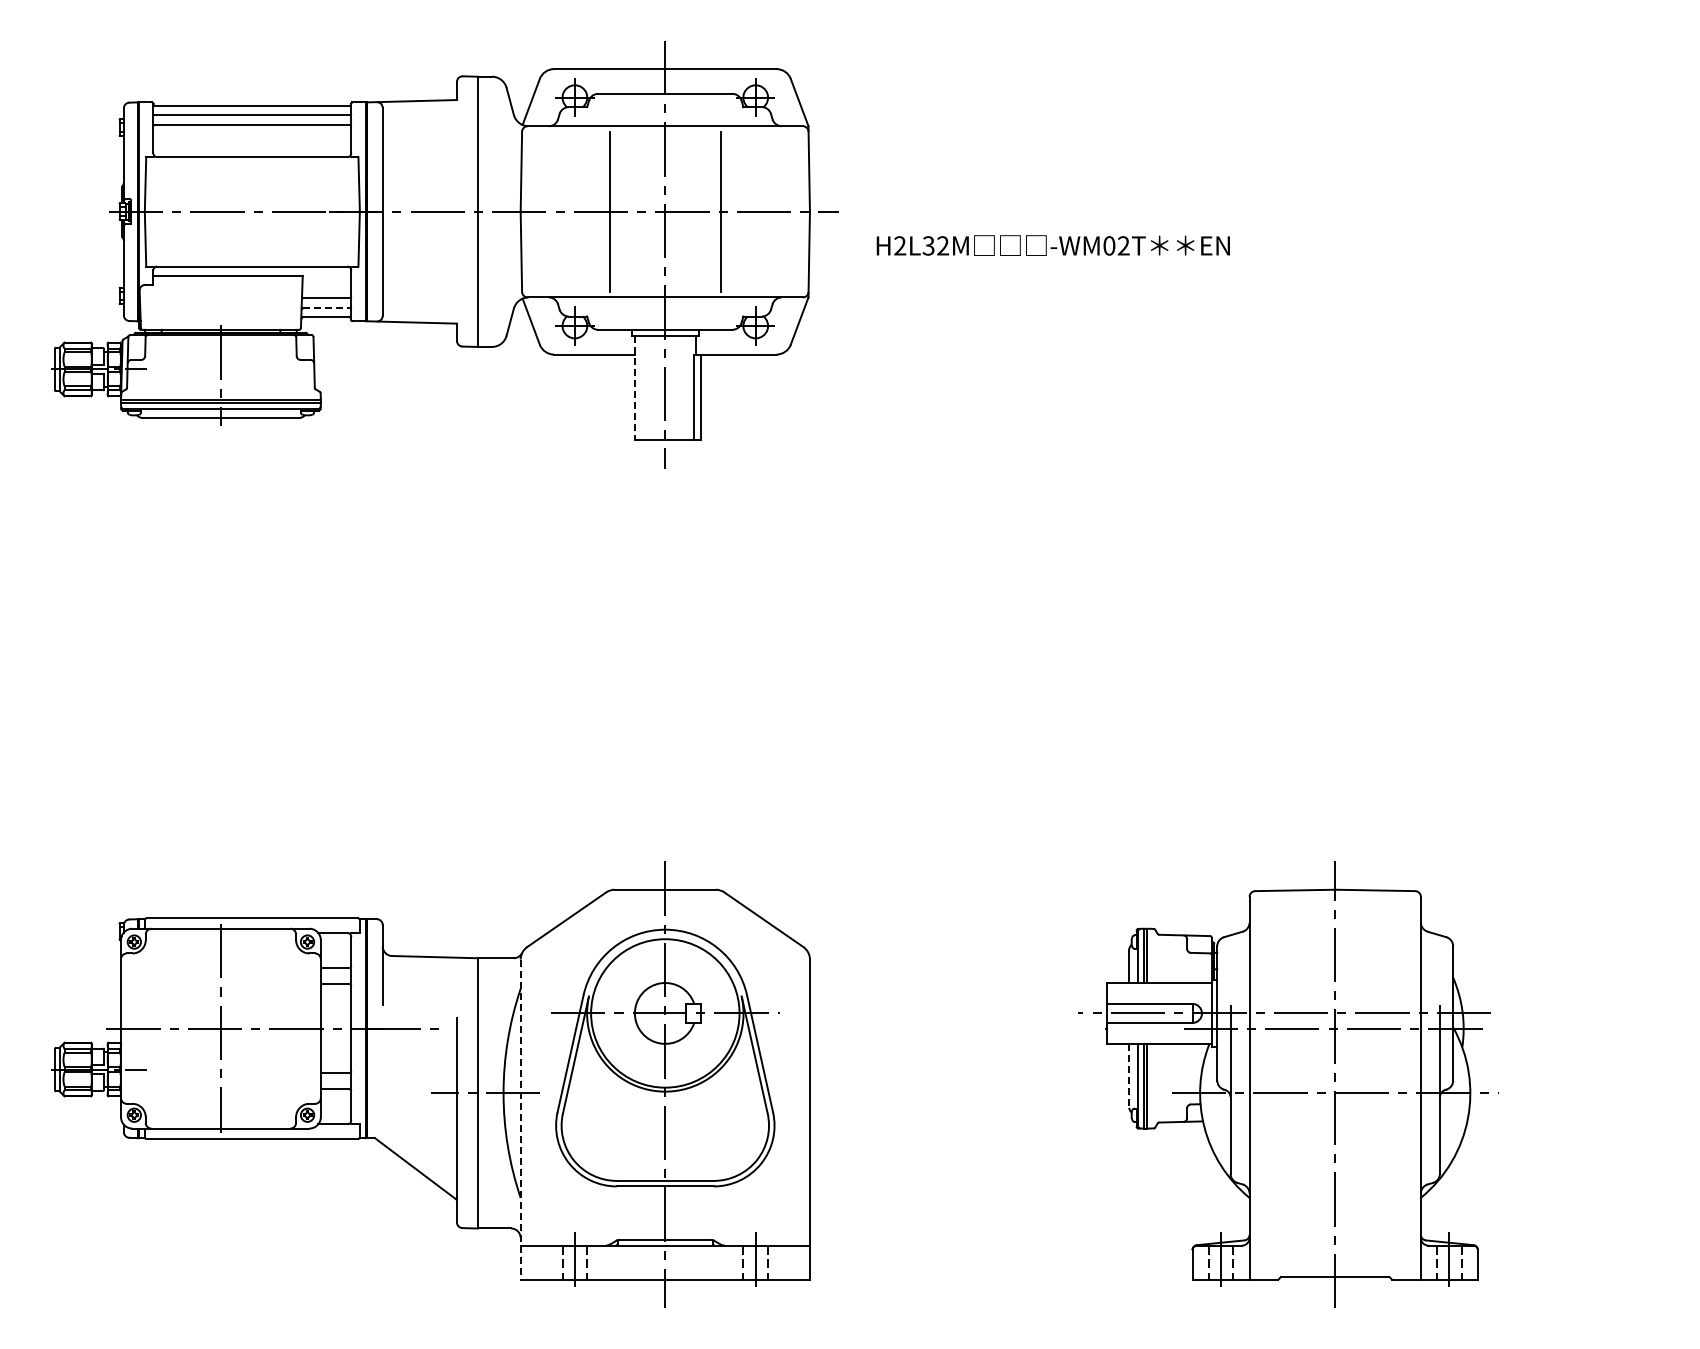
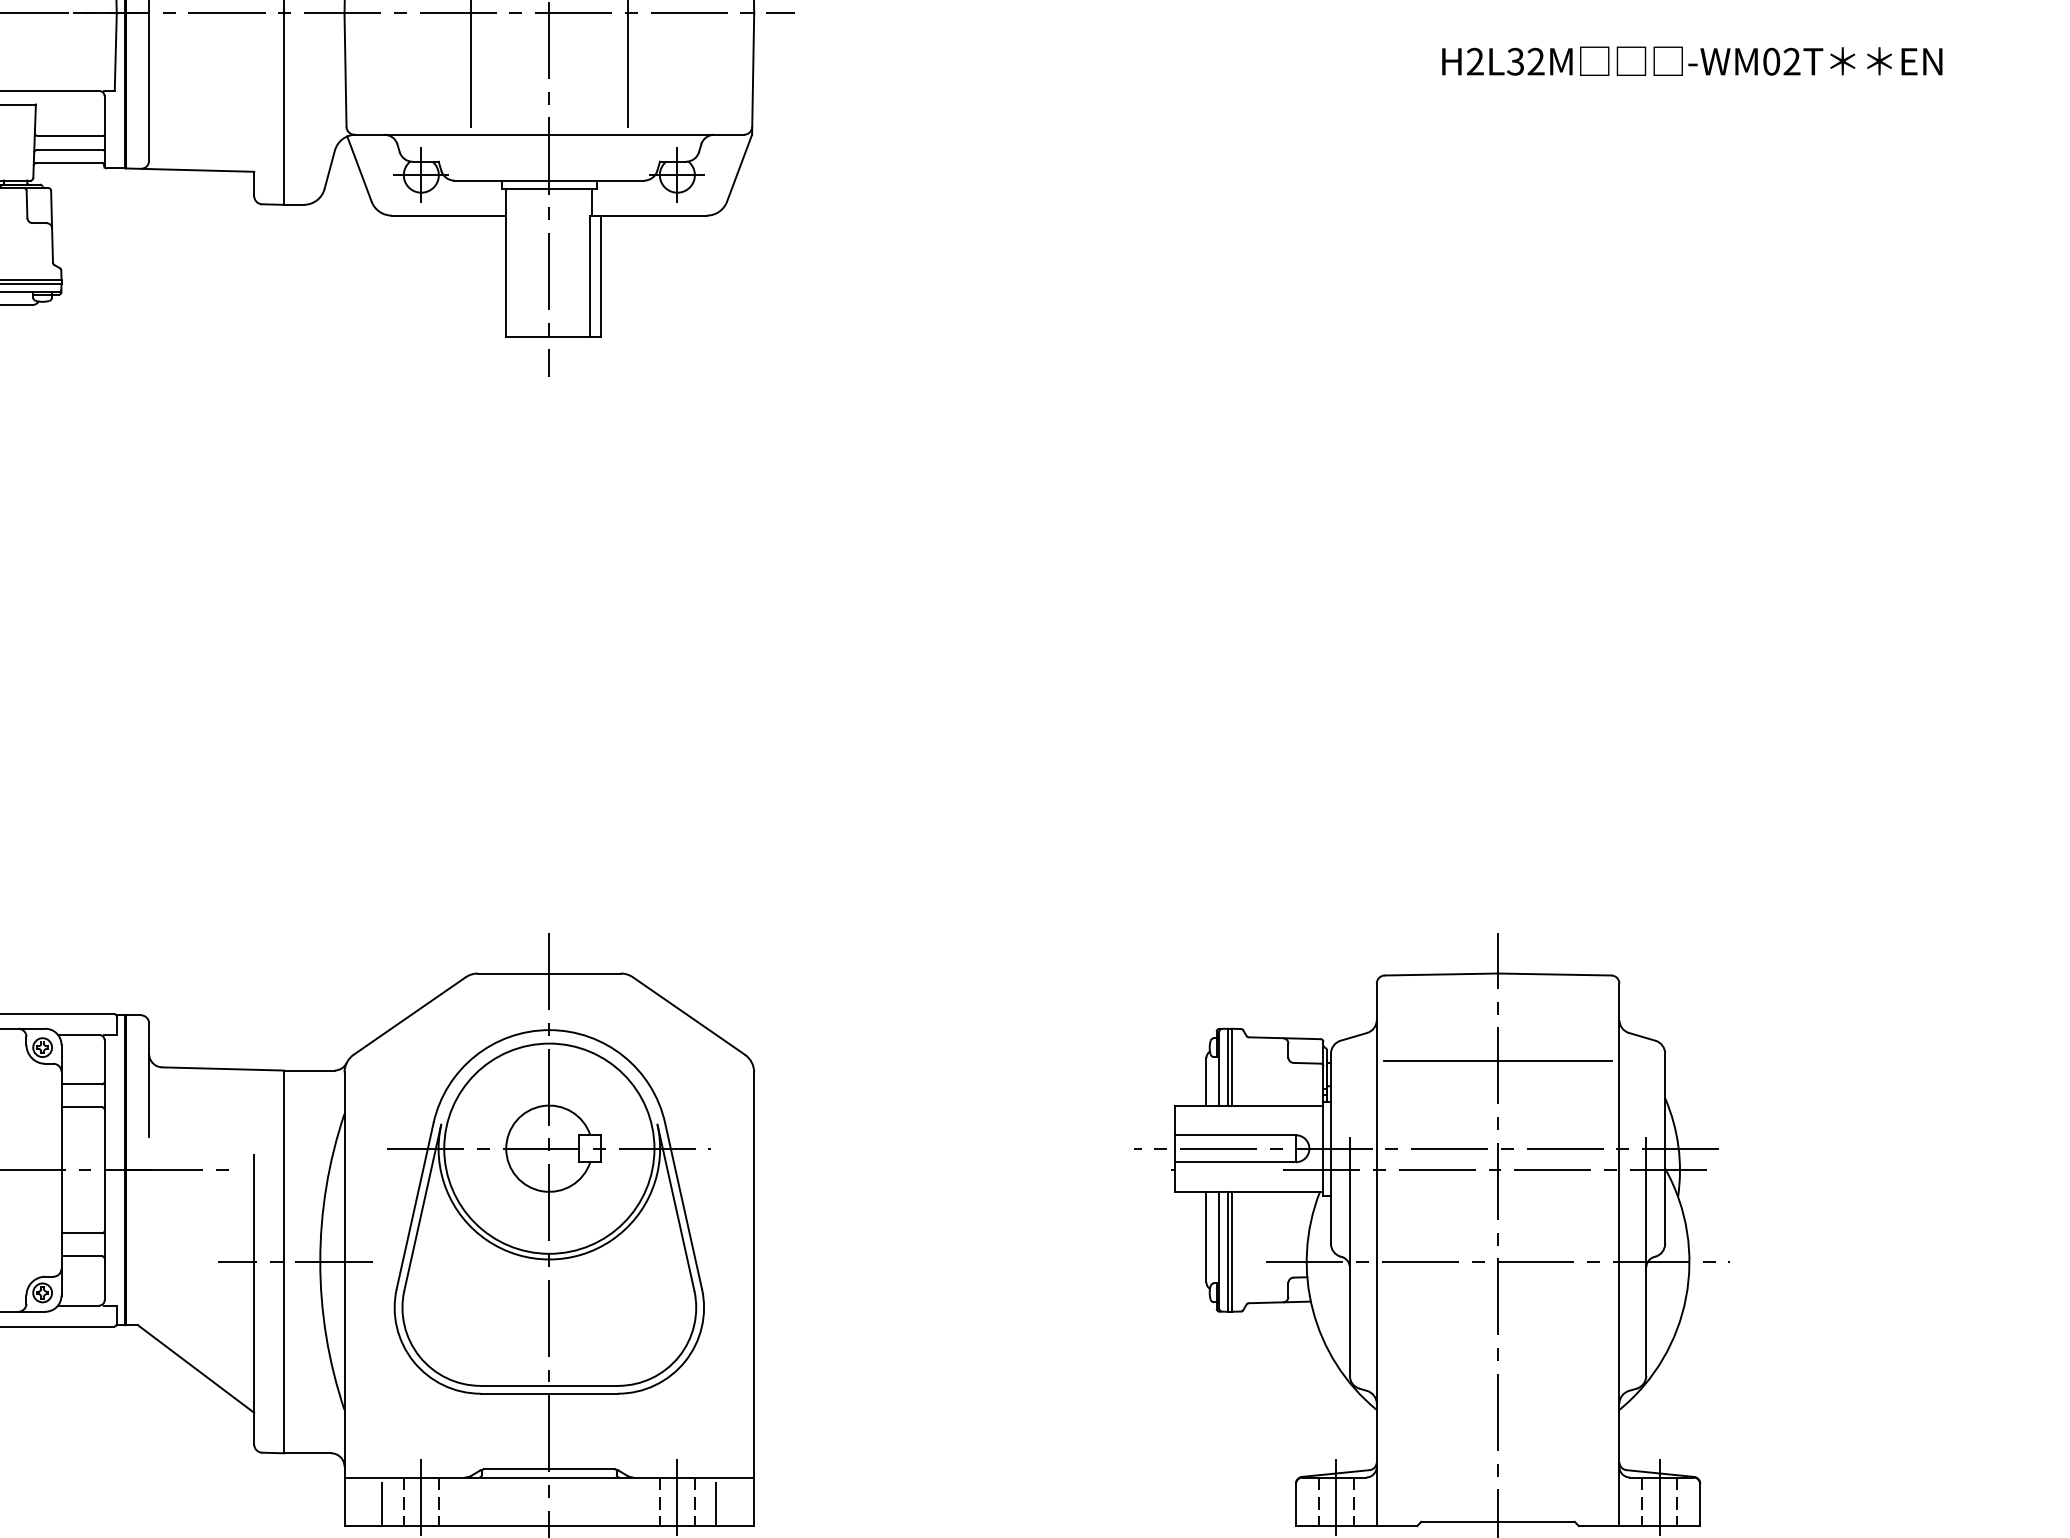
text: (1052, 245) -> (1691, 61), moved
line: (327, 308) -> (70, 150), dashed -> solid
line: (634, 388) -> (505, 263), dashed -> solid
line: (1334, 951) -> (1497, 1060), added
line: (1129, 1075) -> (1206, 1236), dashed -> solid
line: (520, 1120) -> (344, 1300), dashed -> solid
line: (547, 1264) -> (382, 1504), added
line: (783, 1264) -> (716, 1504), added

